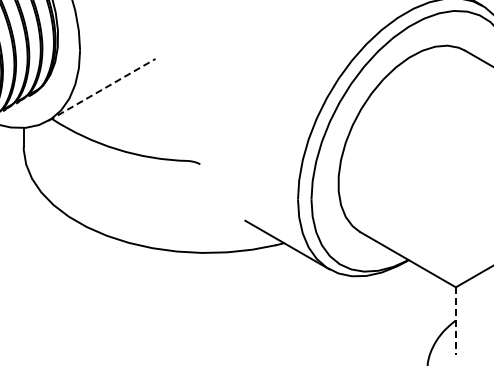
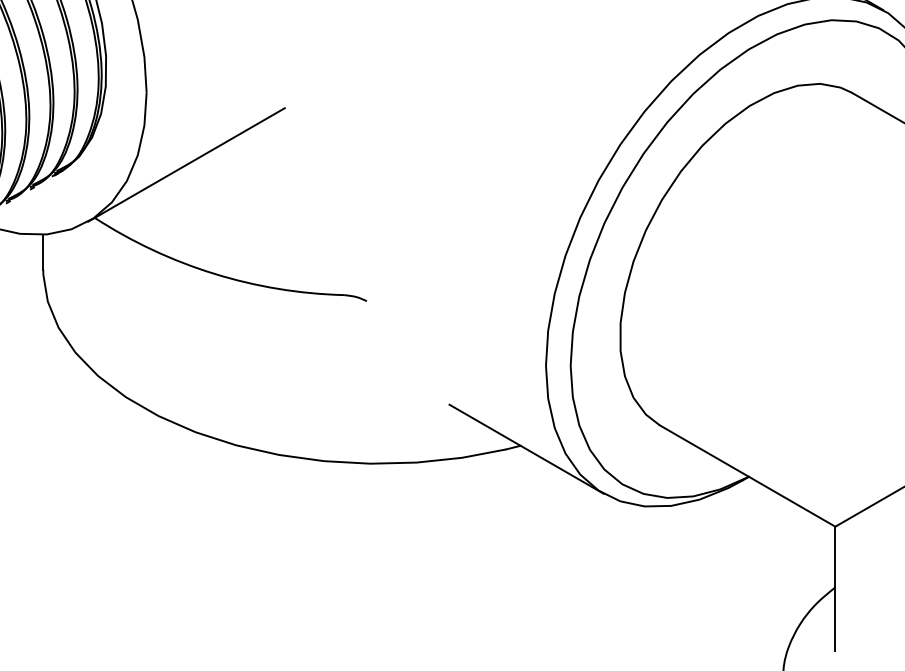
line: (101, 89) -> (185, 164), dashed -> solid
line: (455, 321) -> (834, 589), dashed -> solid

